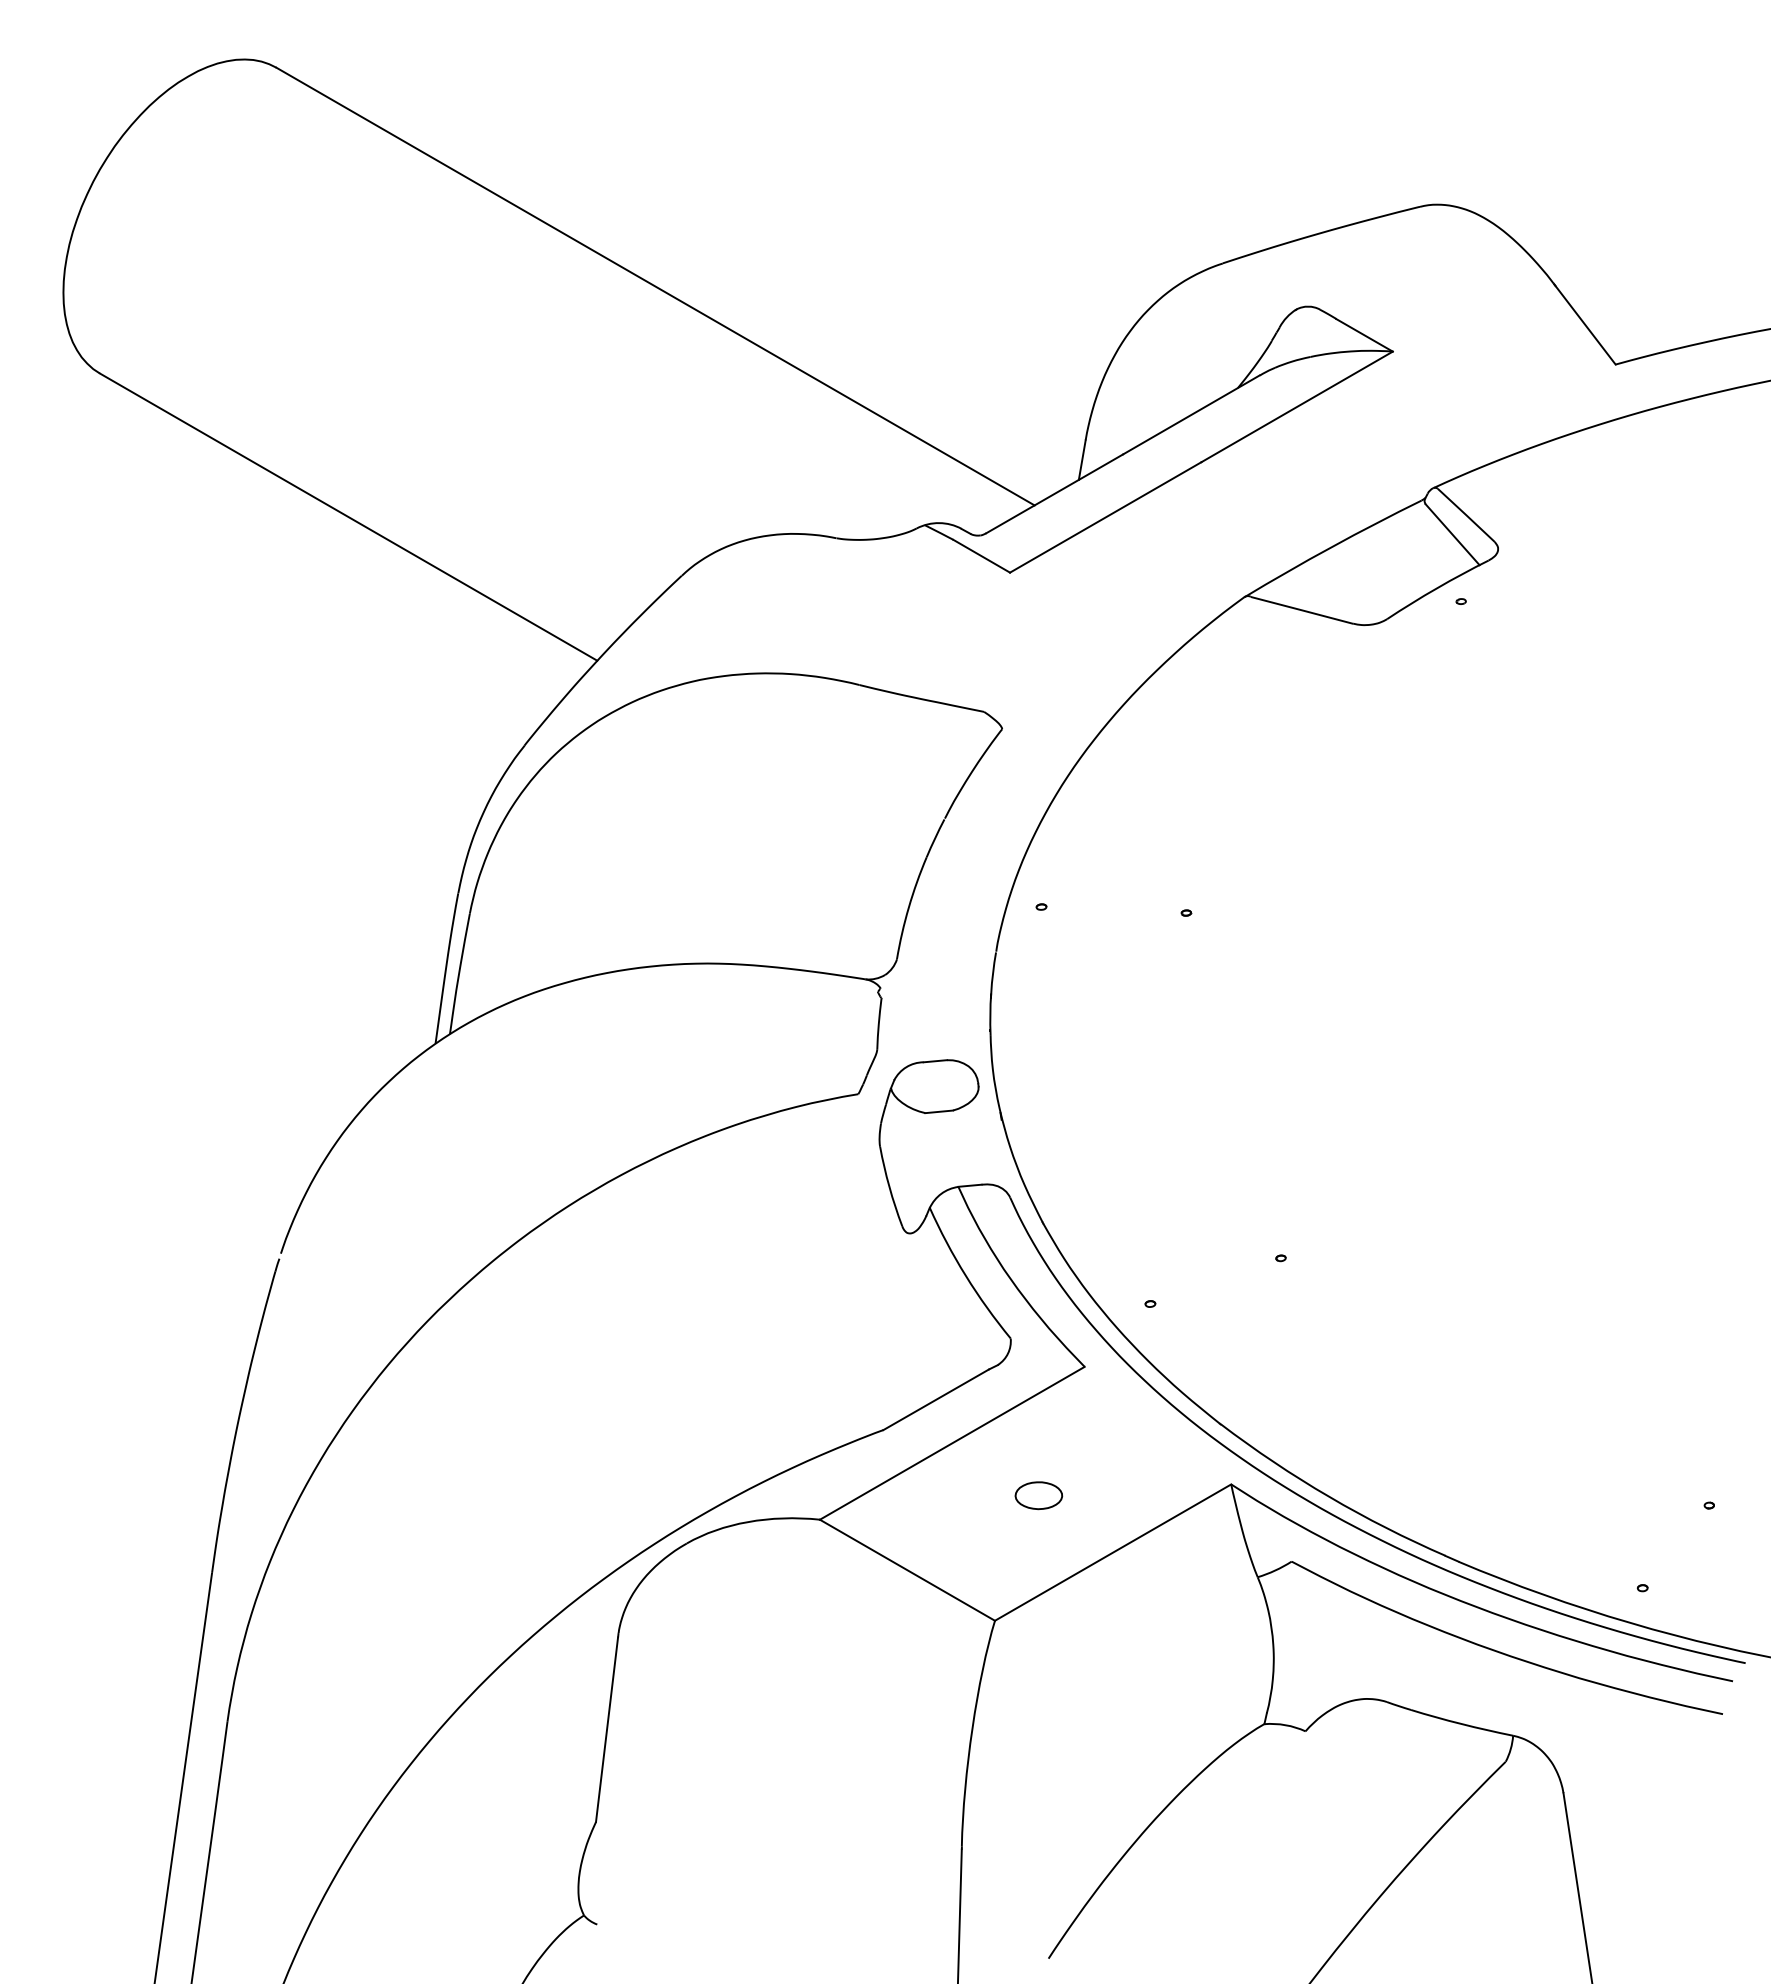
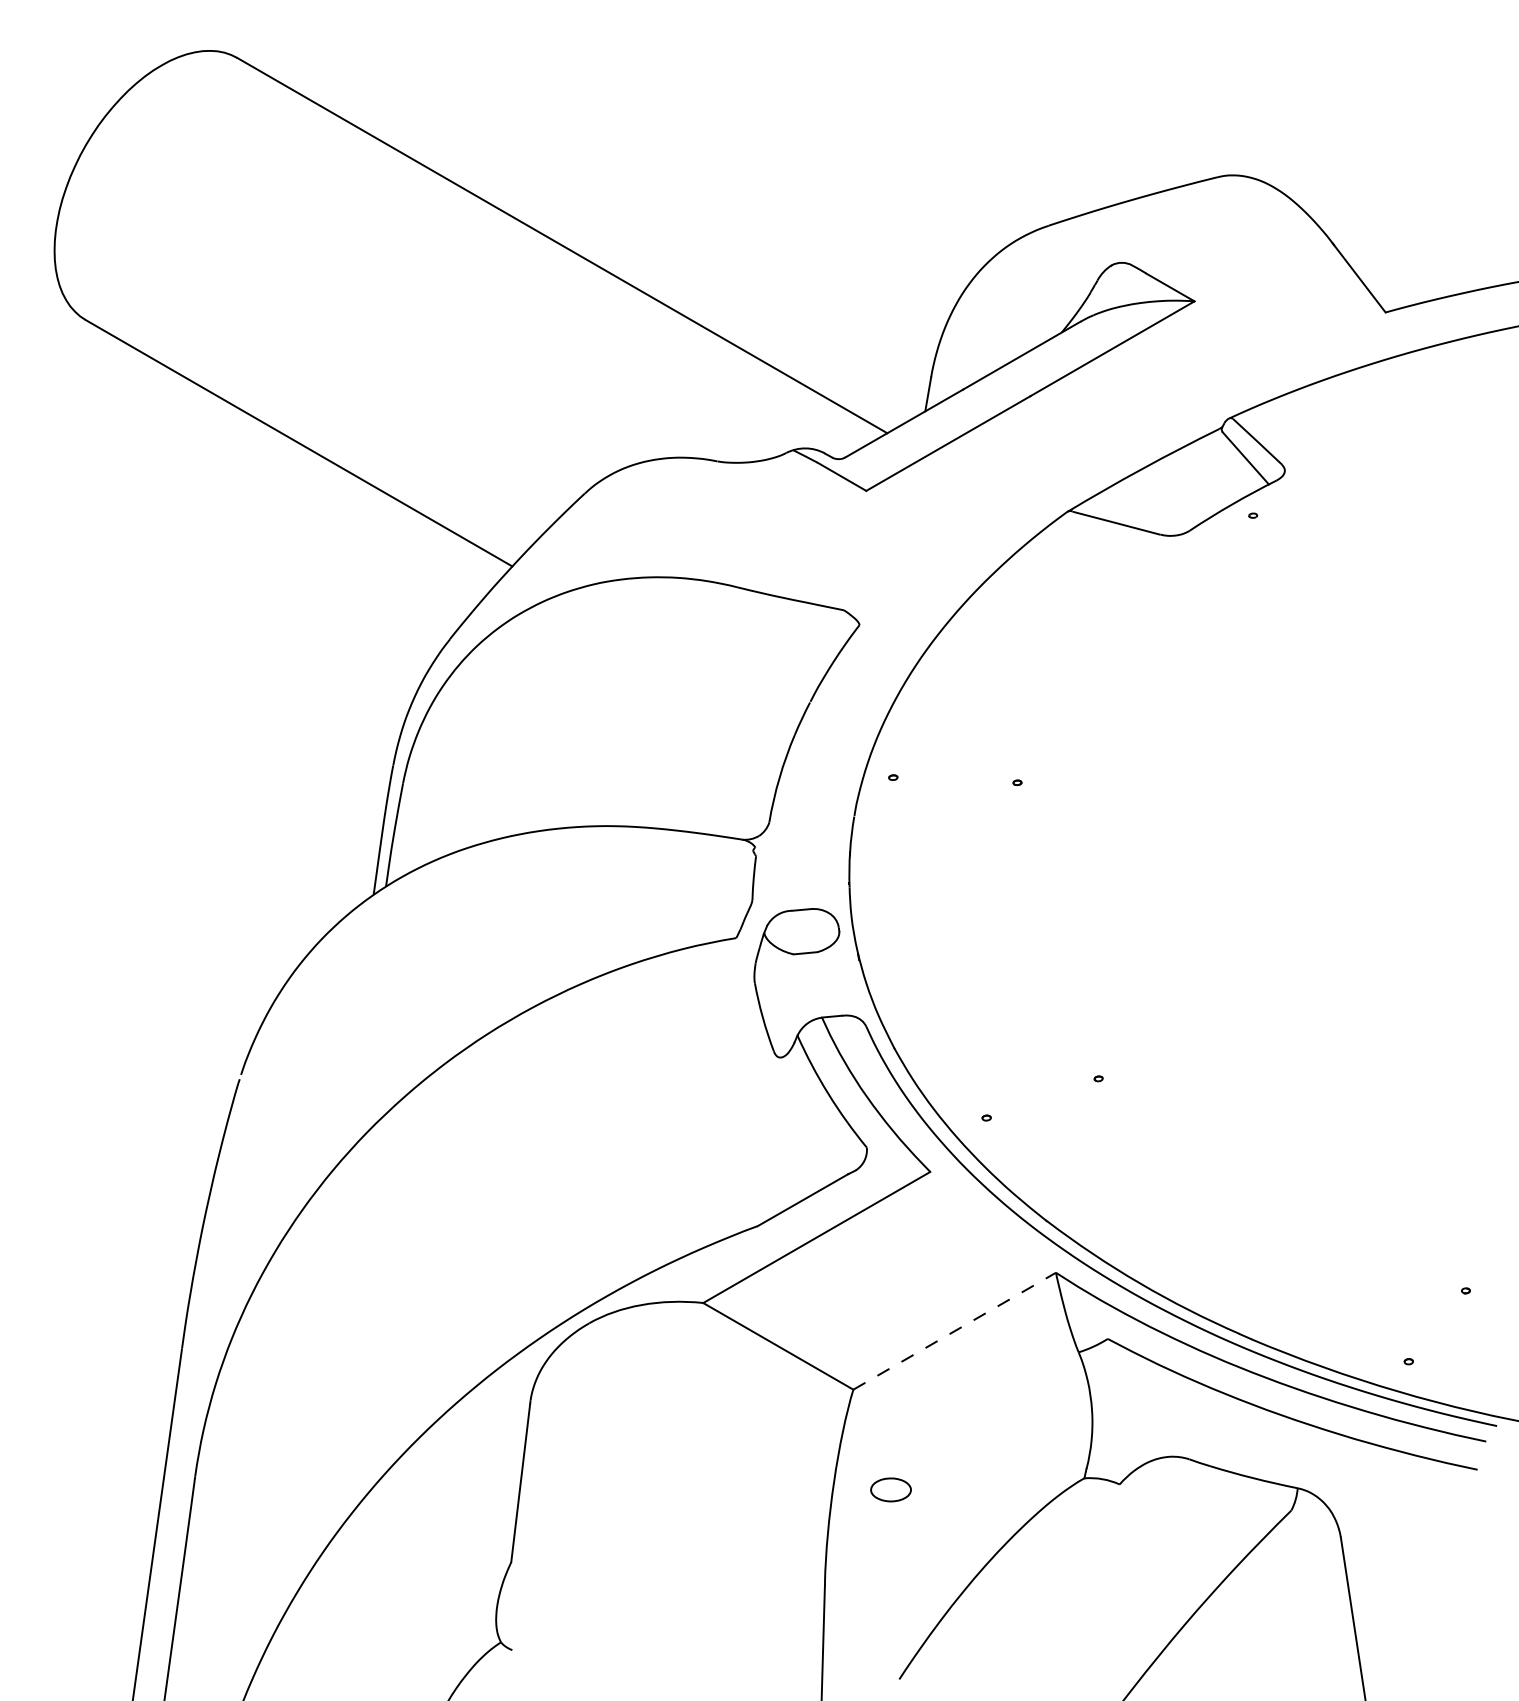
part: (1038, 1495) -> (890, 1489), moved
line: (1113, 1552) -> (955, 1331), solid -> dashed

